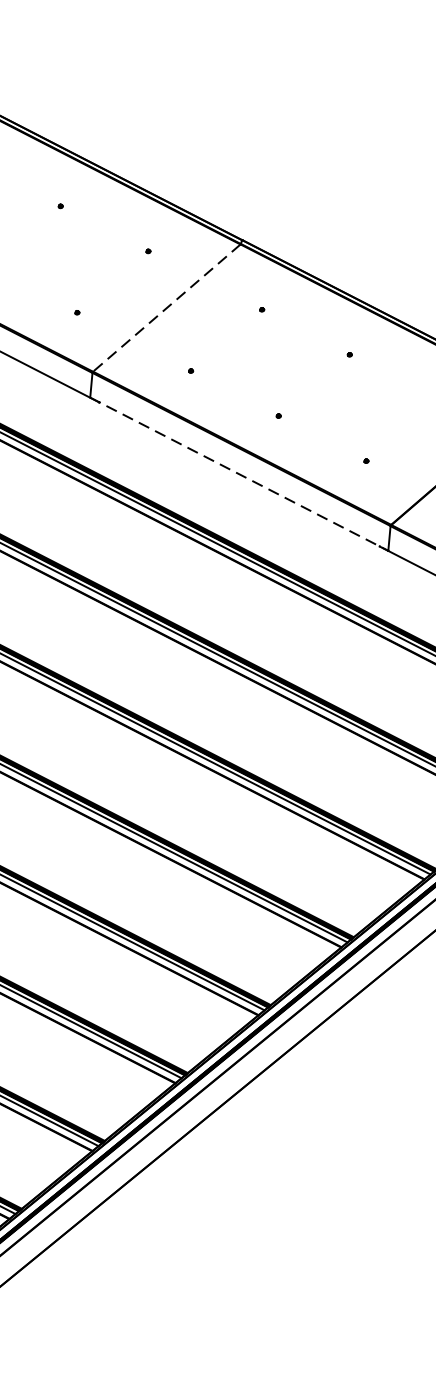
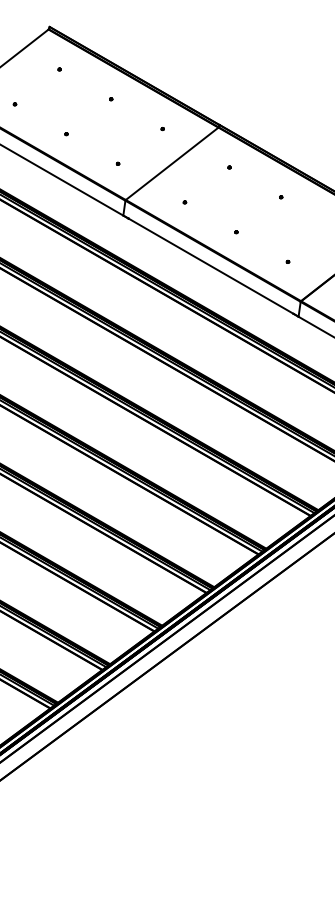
line: (167, 307) -> (172, 163), dashed -> solid
line: (240, 474) -> (211, 266), dashed -> solid

